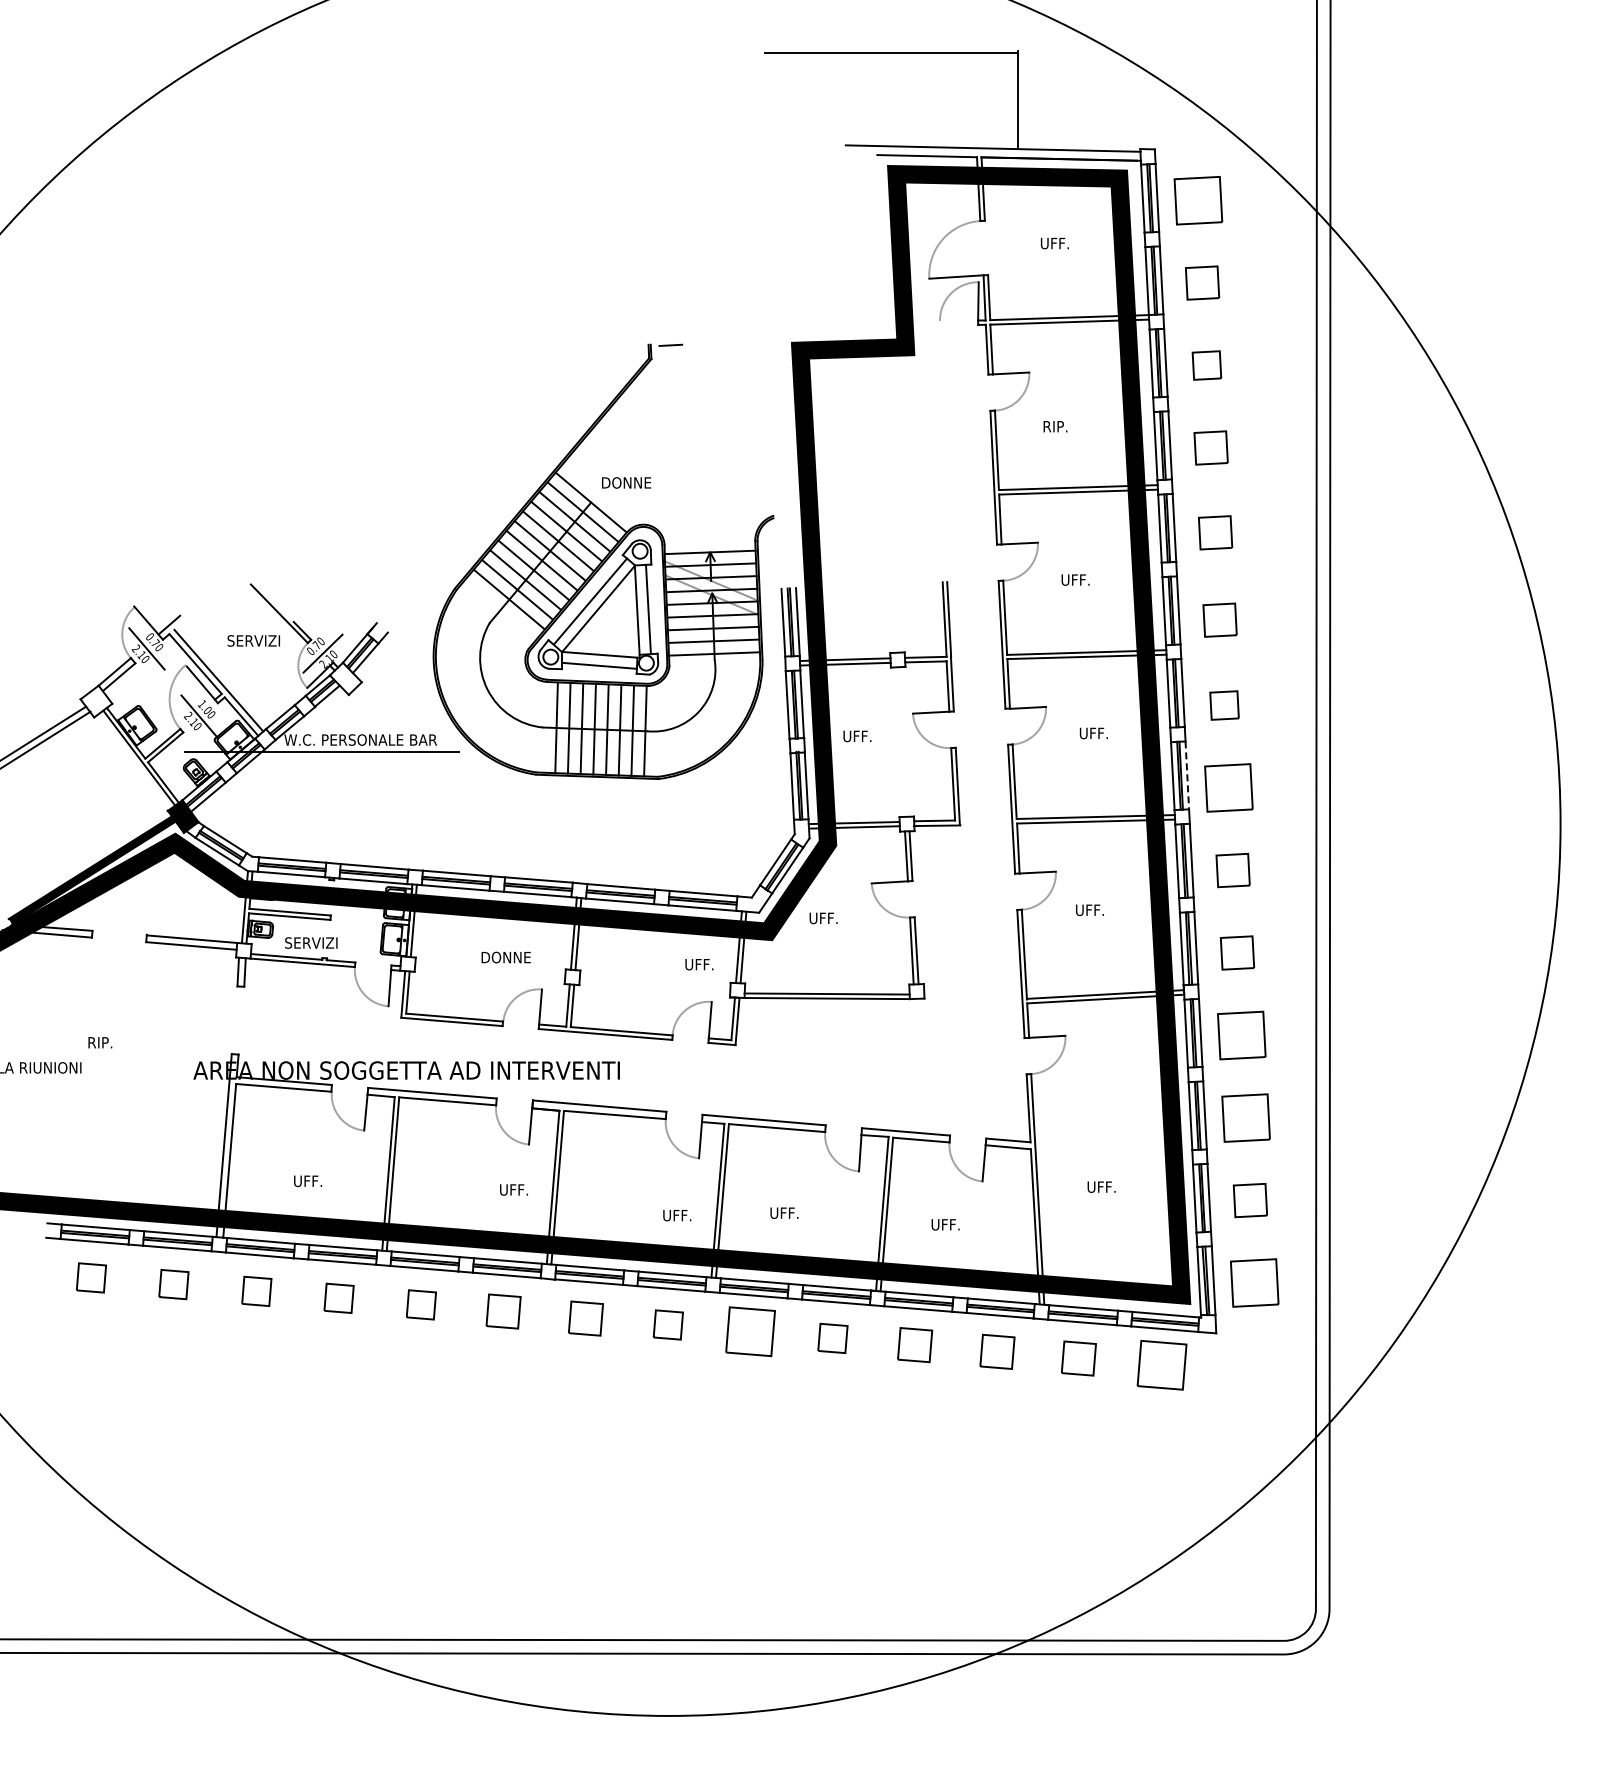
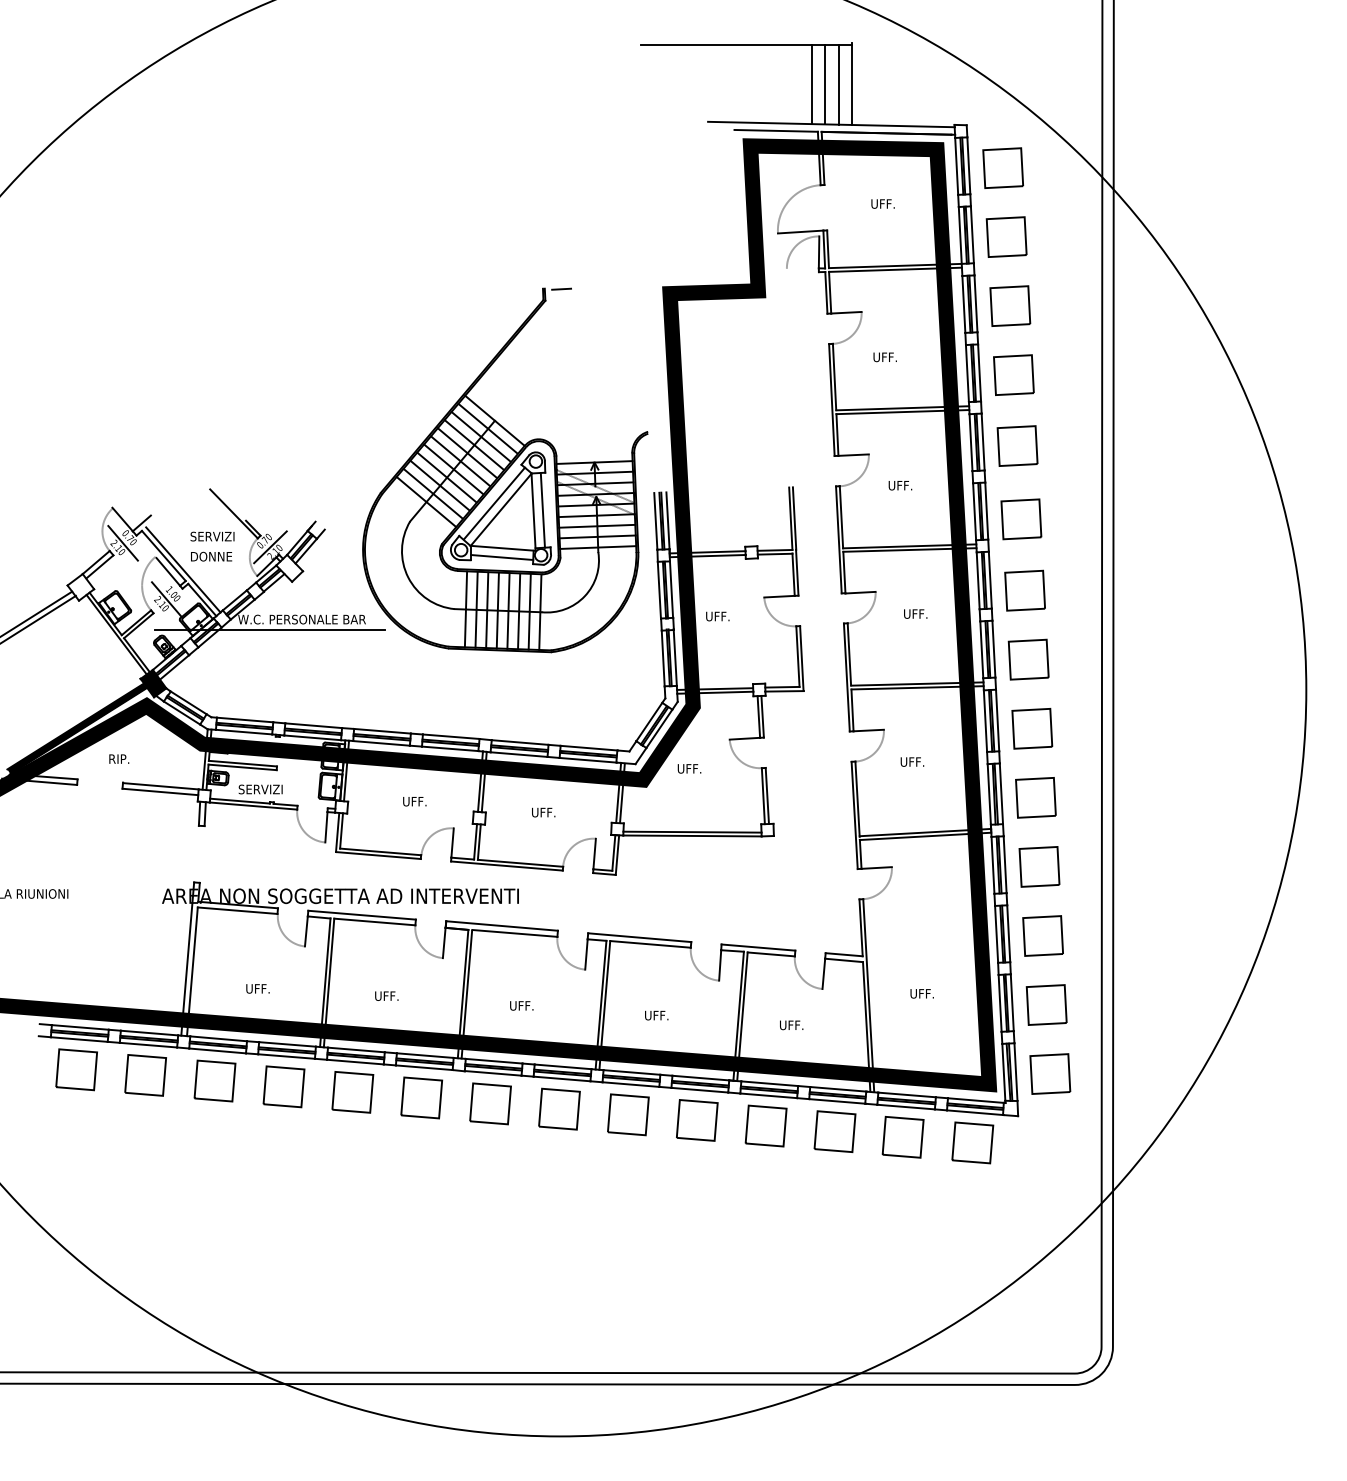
line: (970, 100) -> (812, 84), added
line: (985, 100) -> (824, 84), added
line: (1001, 100) -> (838, 84), added
part: (1202, 282) -> (1006, 236), size x1.43
part: (1206, 365) -> (1009, 306), size x1.67
text: (1057, 426) -> (885, 357), RIP. -> UFF.
part: (1210, 447) -> (1013, 374), size x1.43
text: (626, 482) -> (211, 556), moved
part: (1215, 532) -> (1017, 445), size x1.43
part: (1219, 619) -> (1020, 518), size x1.43
part: (1224, 705) -> (1025, 590), size x1.67
line: (1187, 775) -> (994, 649), dashed -> solid
part: (1232, 870) -> (1031, 728), size x1.43
part: (1237, 952) -> (1035, 797), size x1.43
text: (505, 957) -> (423, 801), DONNE -> UFF.
text: (699, 964) -> (543, 812), moved
text: (100, 1042) -> (119, 758), moved
text: (513, 1189) -> (386, 995), moved
part: (1250, 1200) -> (1046, 1004), size x1.43
text: (677, 1215) -> (522, 1005), moved
part: (91, 1277) -> (76, 1069), size x1.67
part: (173, 1284) -> (145, 1075), size x1.67
part: (256, 1291) -> (214, 1081), size x1.67
part: (338, 1298) -> (283, 1087), size x1.67
part: (421, 1304) -> (352, 1092), size x1.67
part: (503, 1311) -> (421, 1097), size x1.43
part: (585, 1318) -> (490, 1103), size x1.43
part: (668, 1324) -> (559, 1108), size x1.67
part: (832, 1338) -> (696, 1120), size x1.67
part: (914, 1344) -> (765, 1125), size x1.43
part: (997, 1351) -> (835, 1131), size x1.43
part: (1078, 1358) -> (902, 1137), size x1.43

